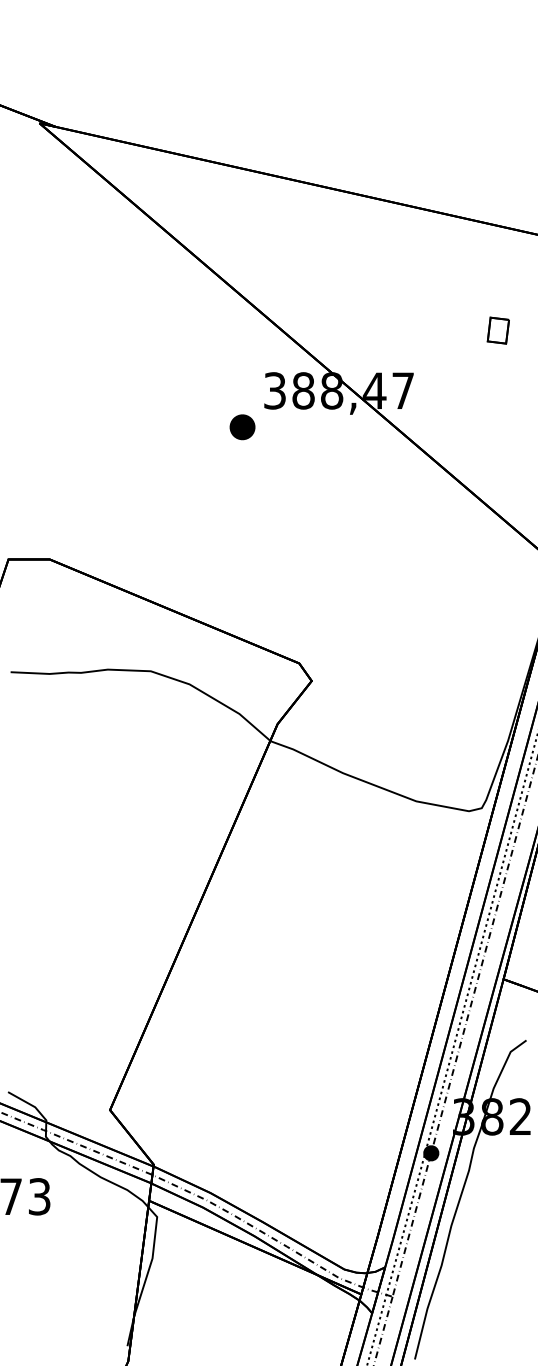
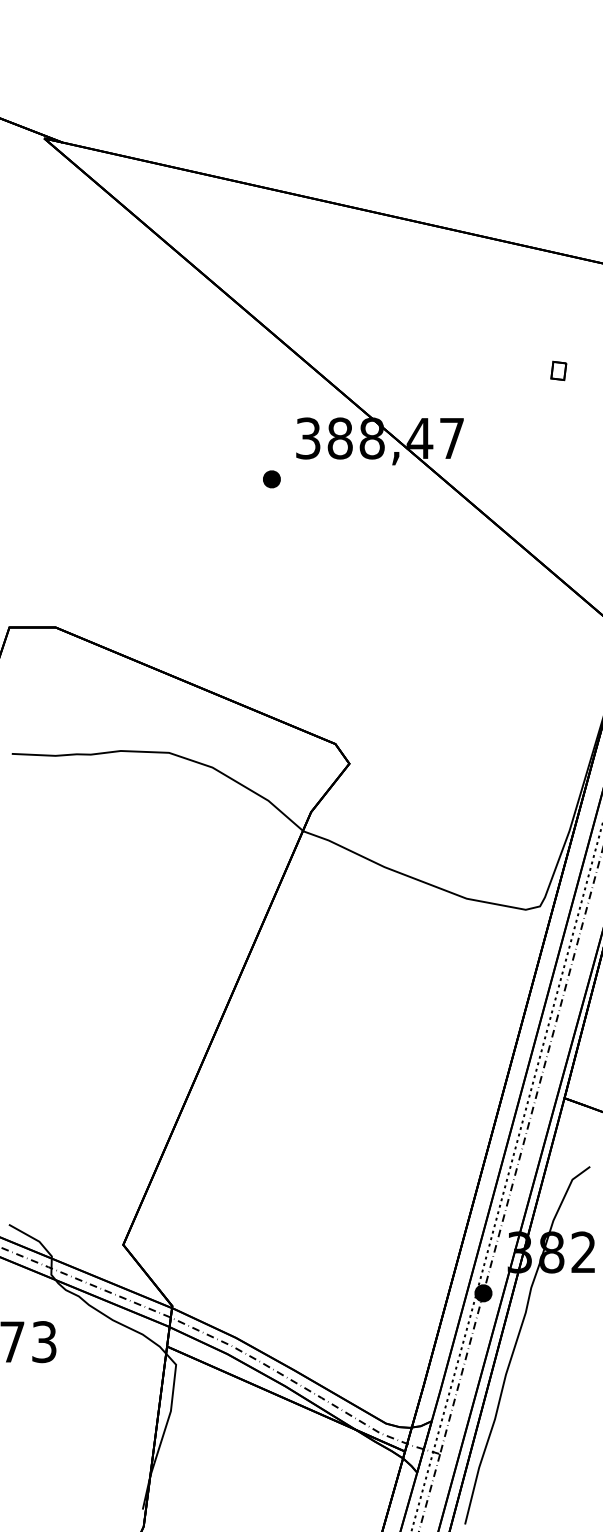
part: (498, 330) -> (558, 370), size x0.62
part: (242, 427) -> (271, 479), size x0.62

